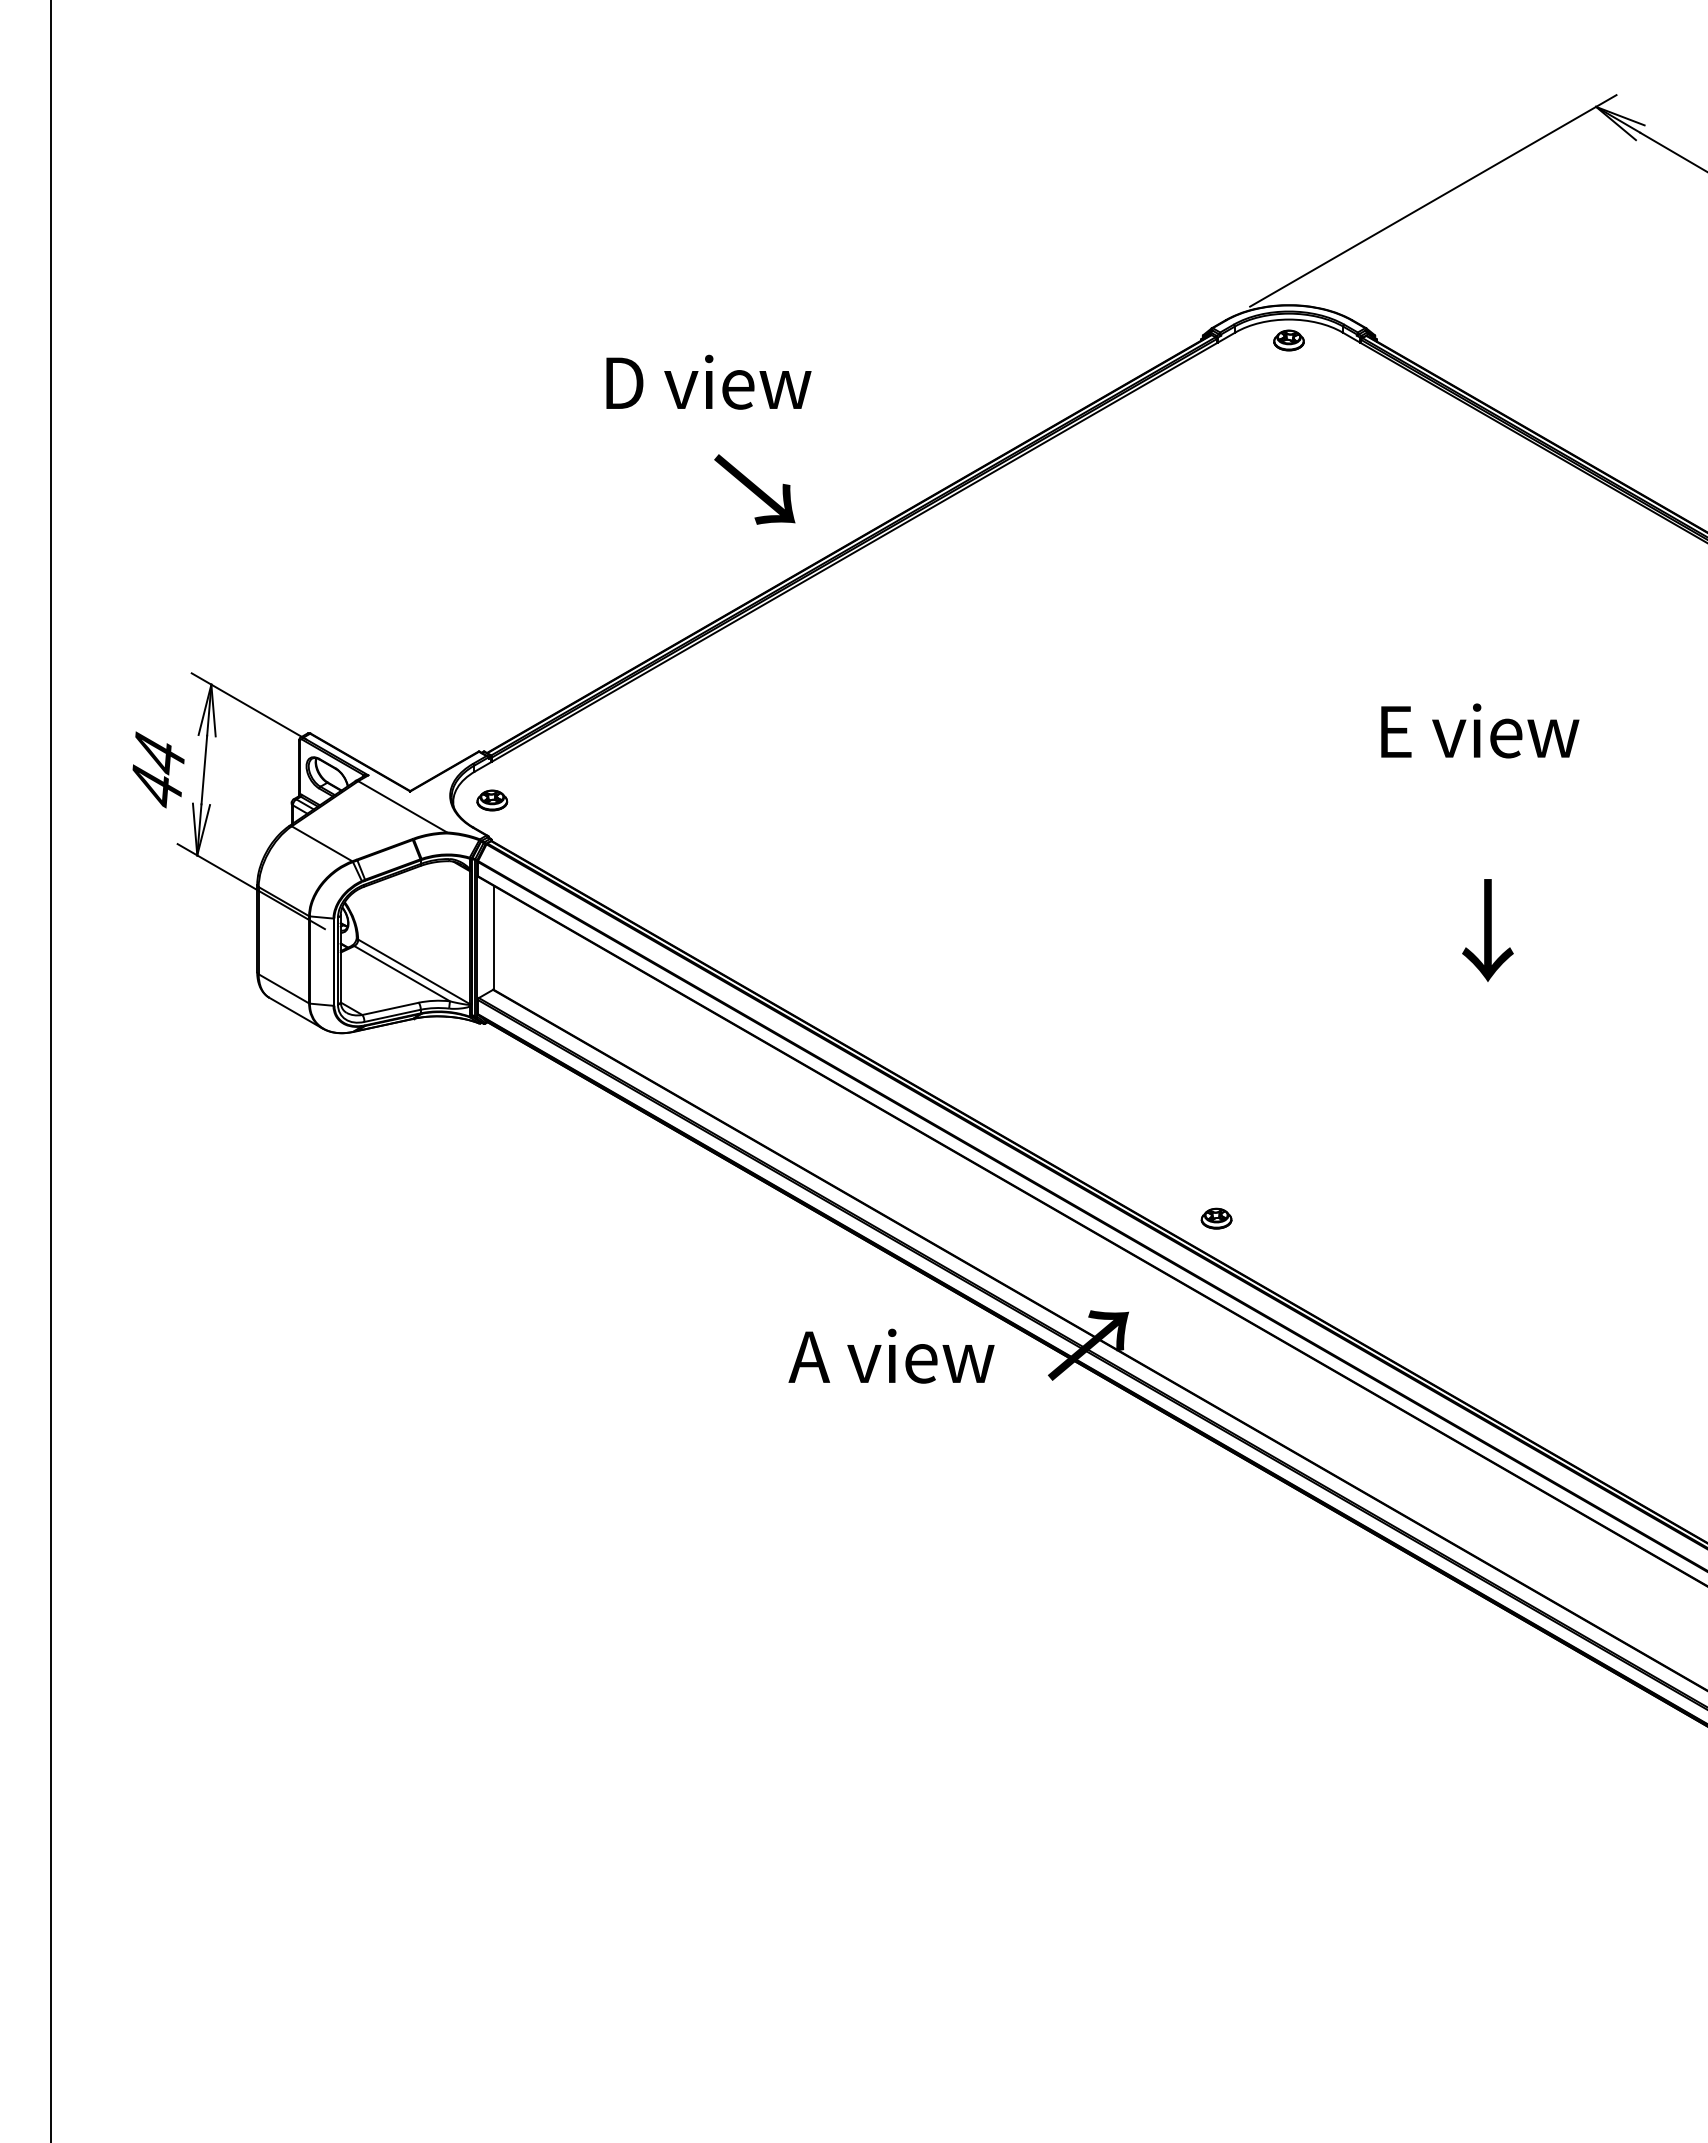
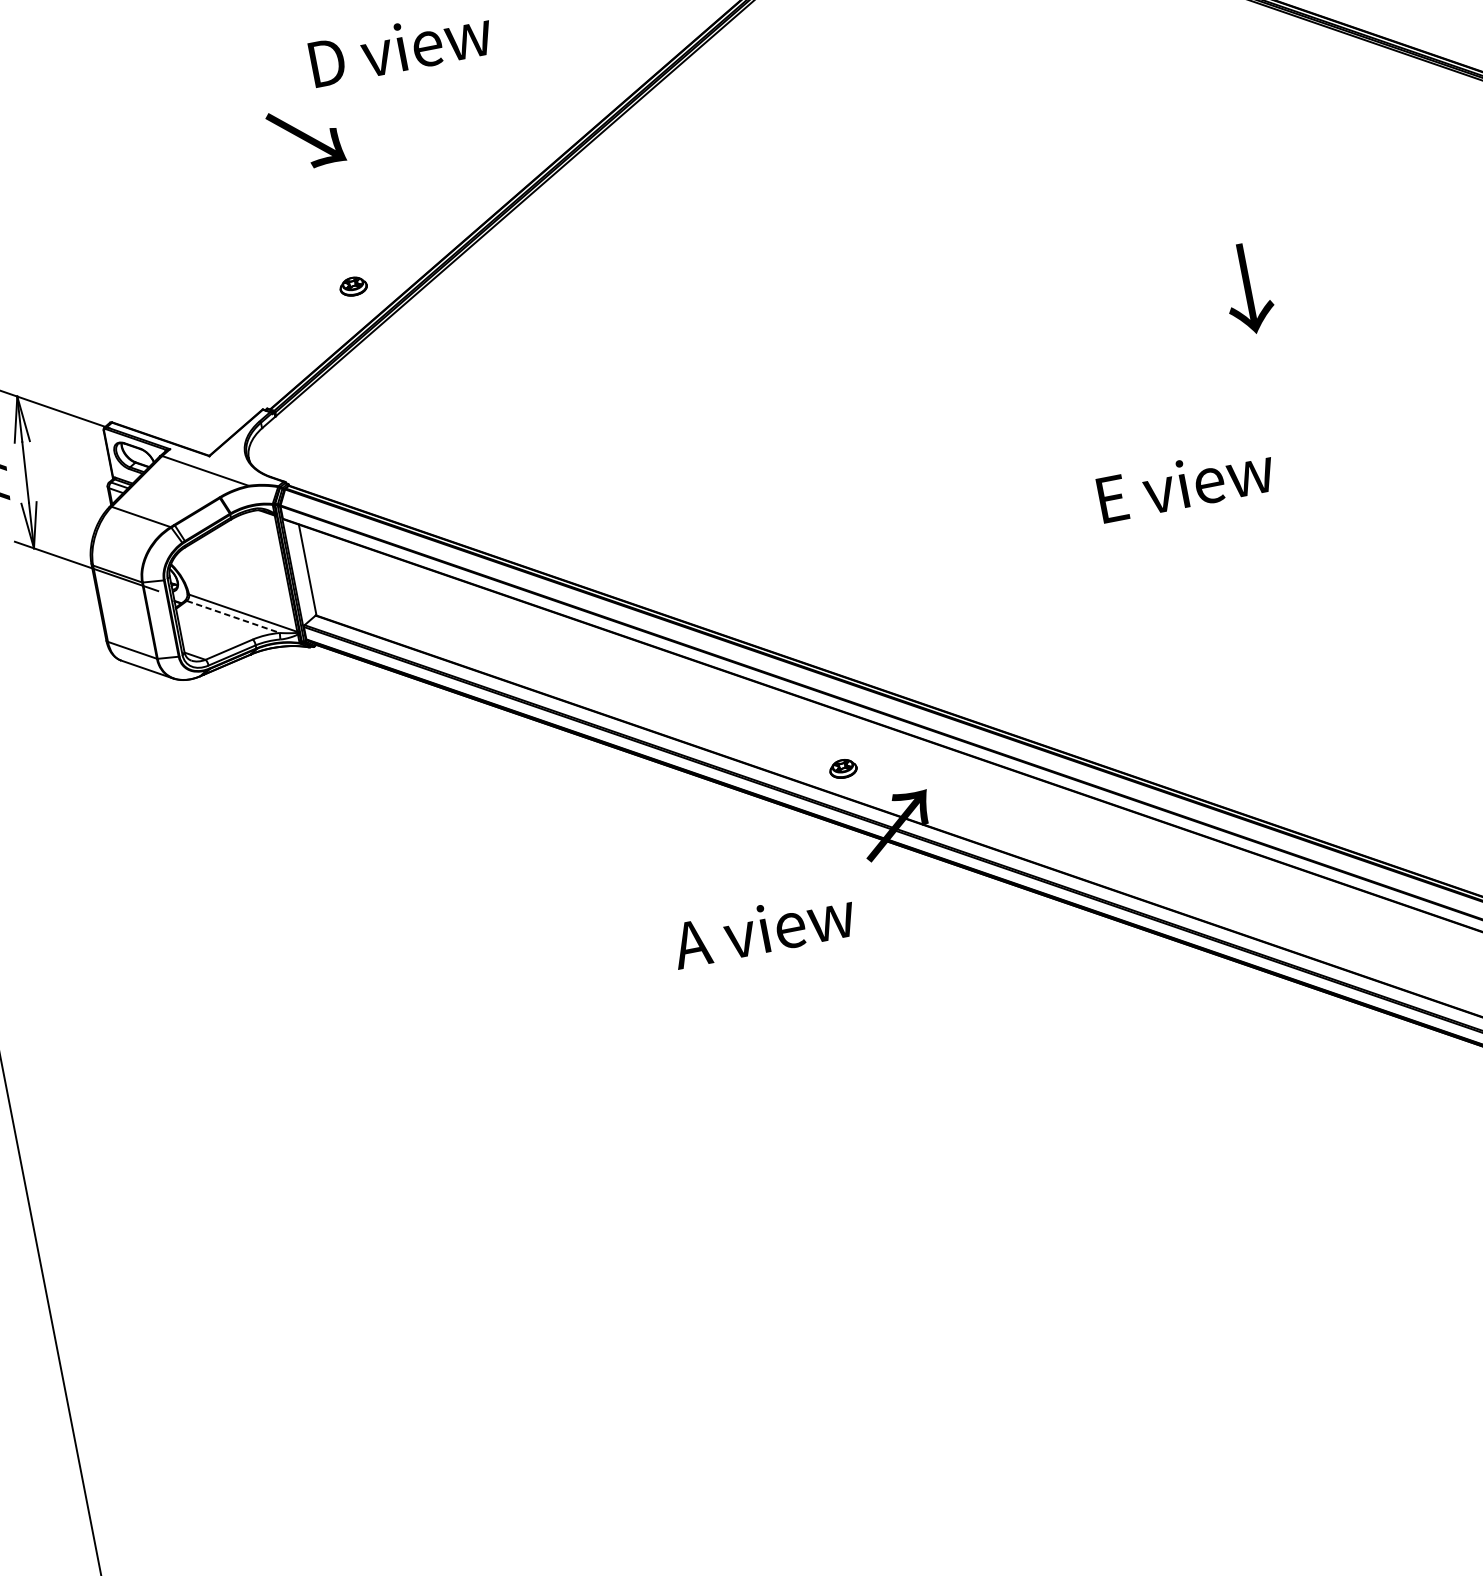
text: (754, 489) -> (305, 137), moved
text: (1480, 730) -> (1186, 483), moved
part: (492, 800) -> (353, 286), moved
text: (1487, 930) -> (1247, 288), moved
line: (402, 973) -> (233, 616), solid -> dashed
part: (1216, 1218) -> (843, 768), moved
text: (891, 1355) -> (763, 928), moved

